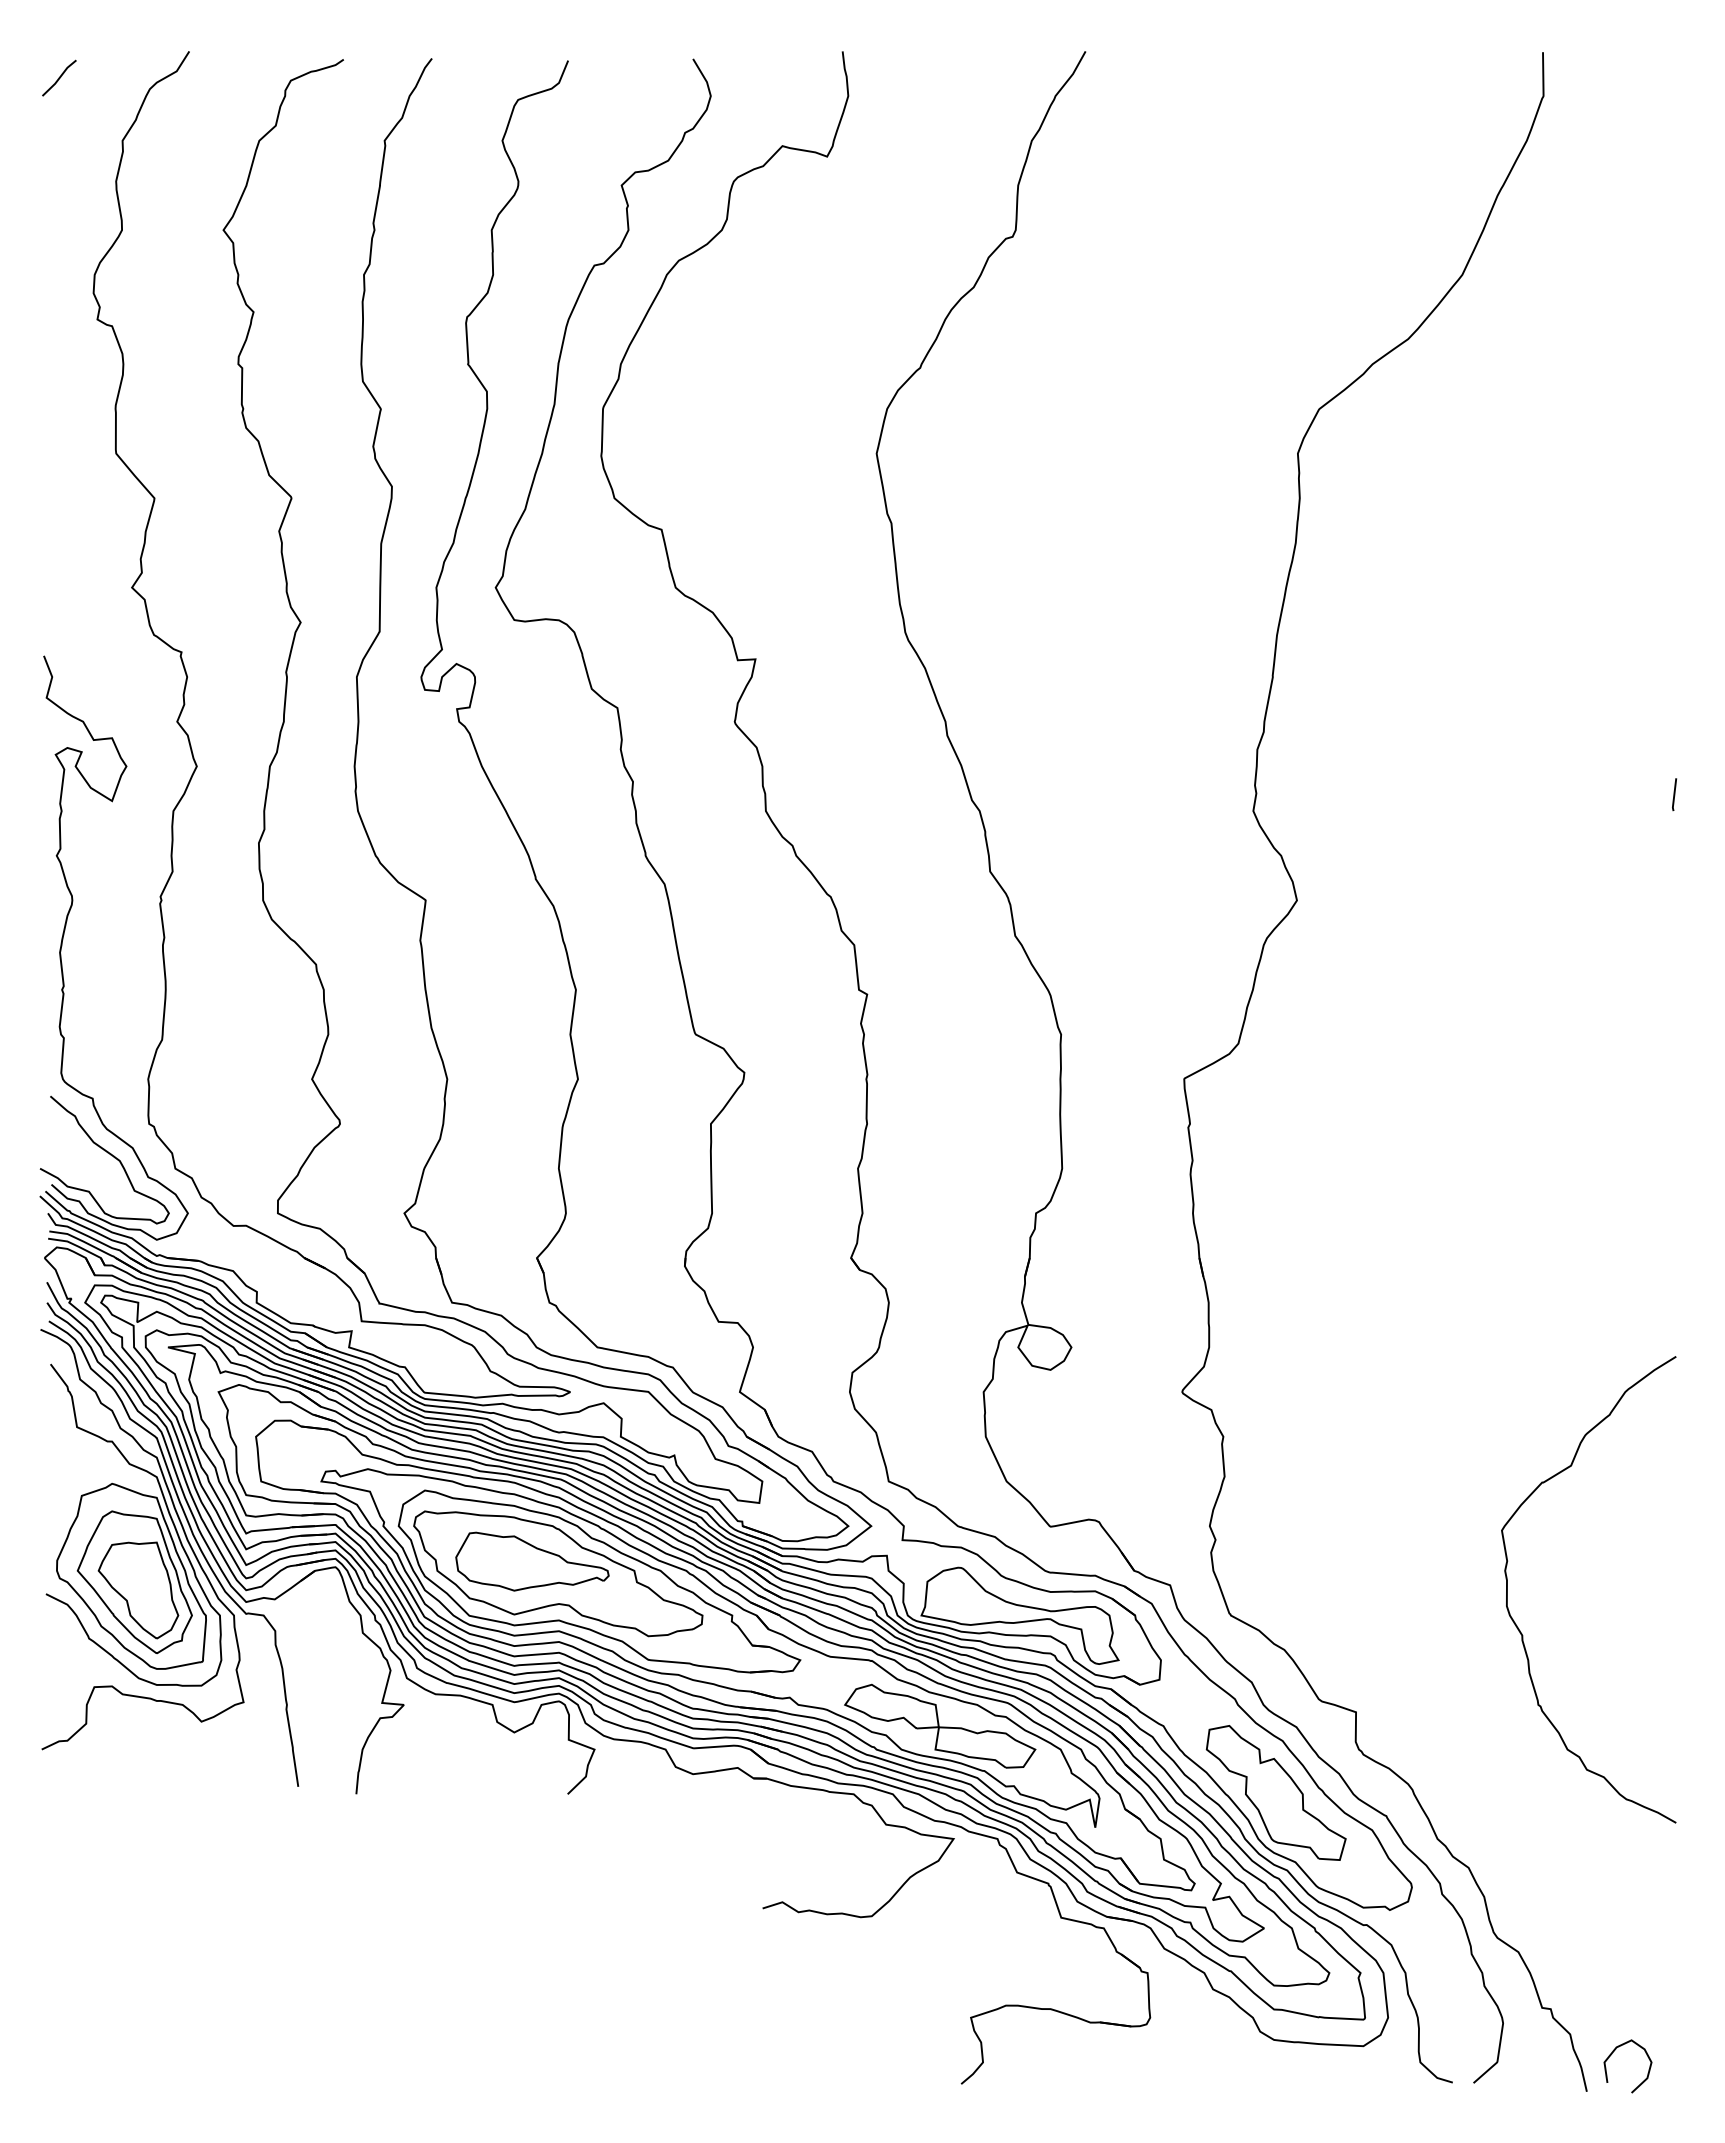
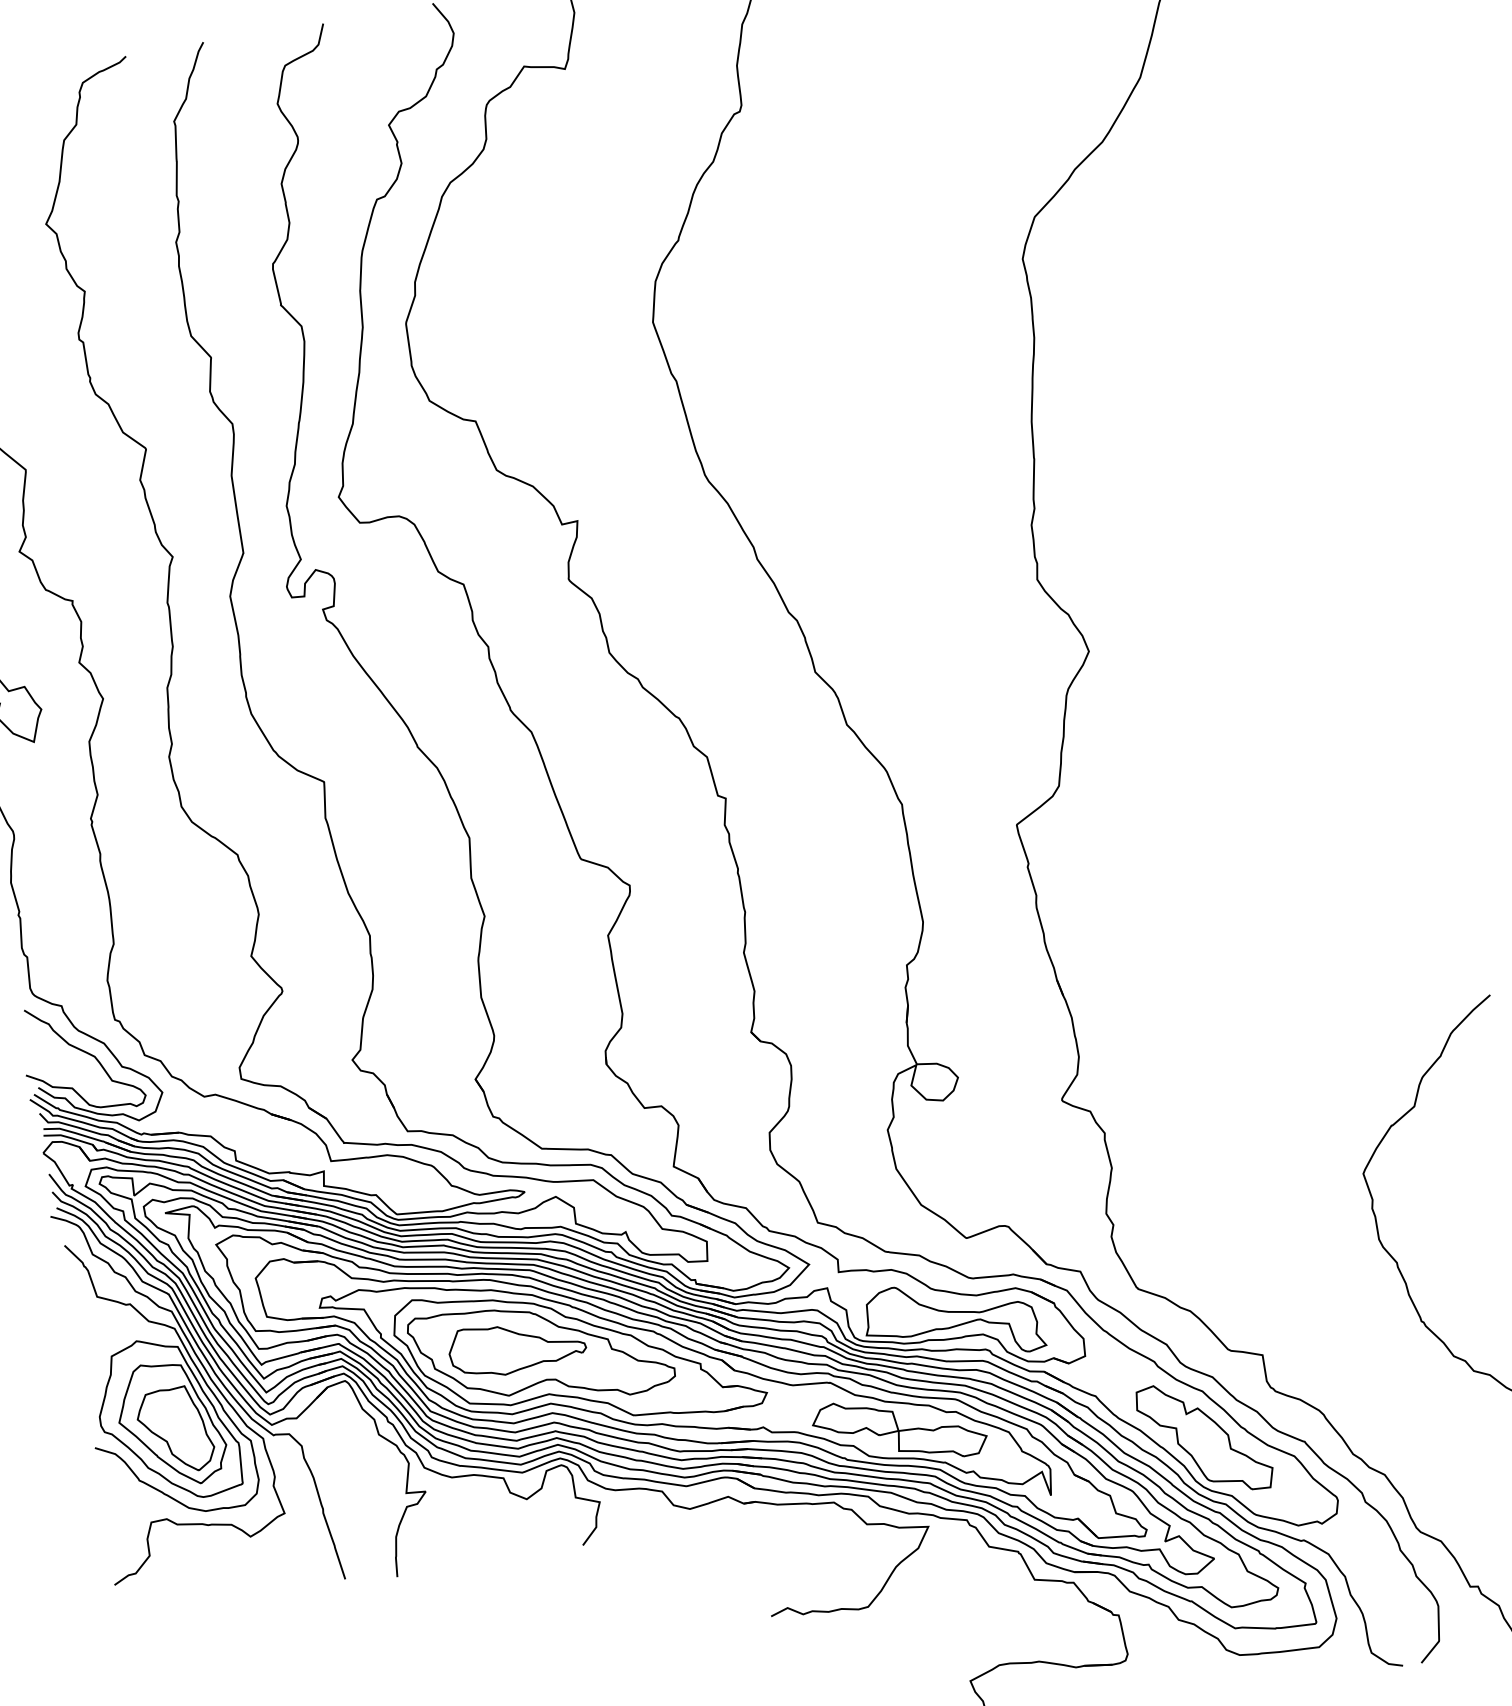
line: (1674, 794) -> (1404, 501), removed

